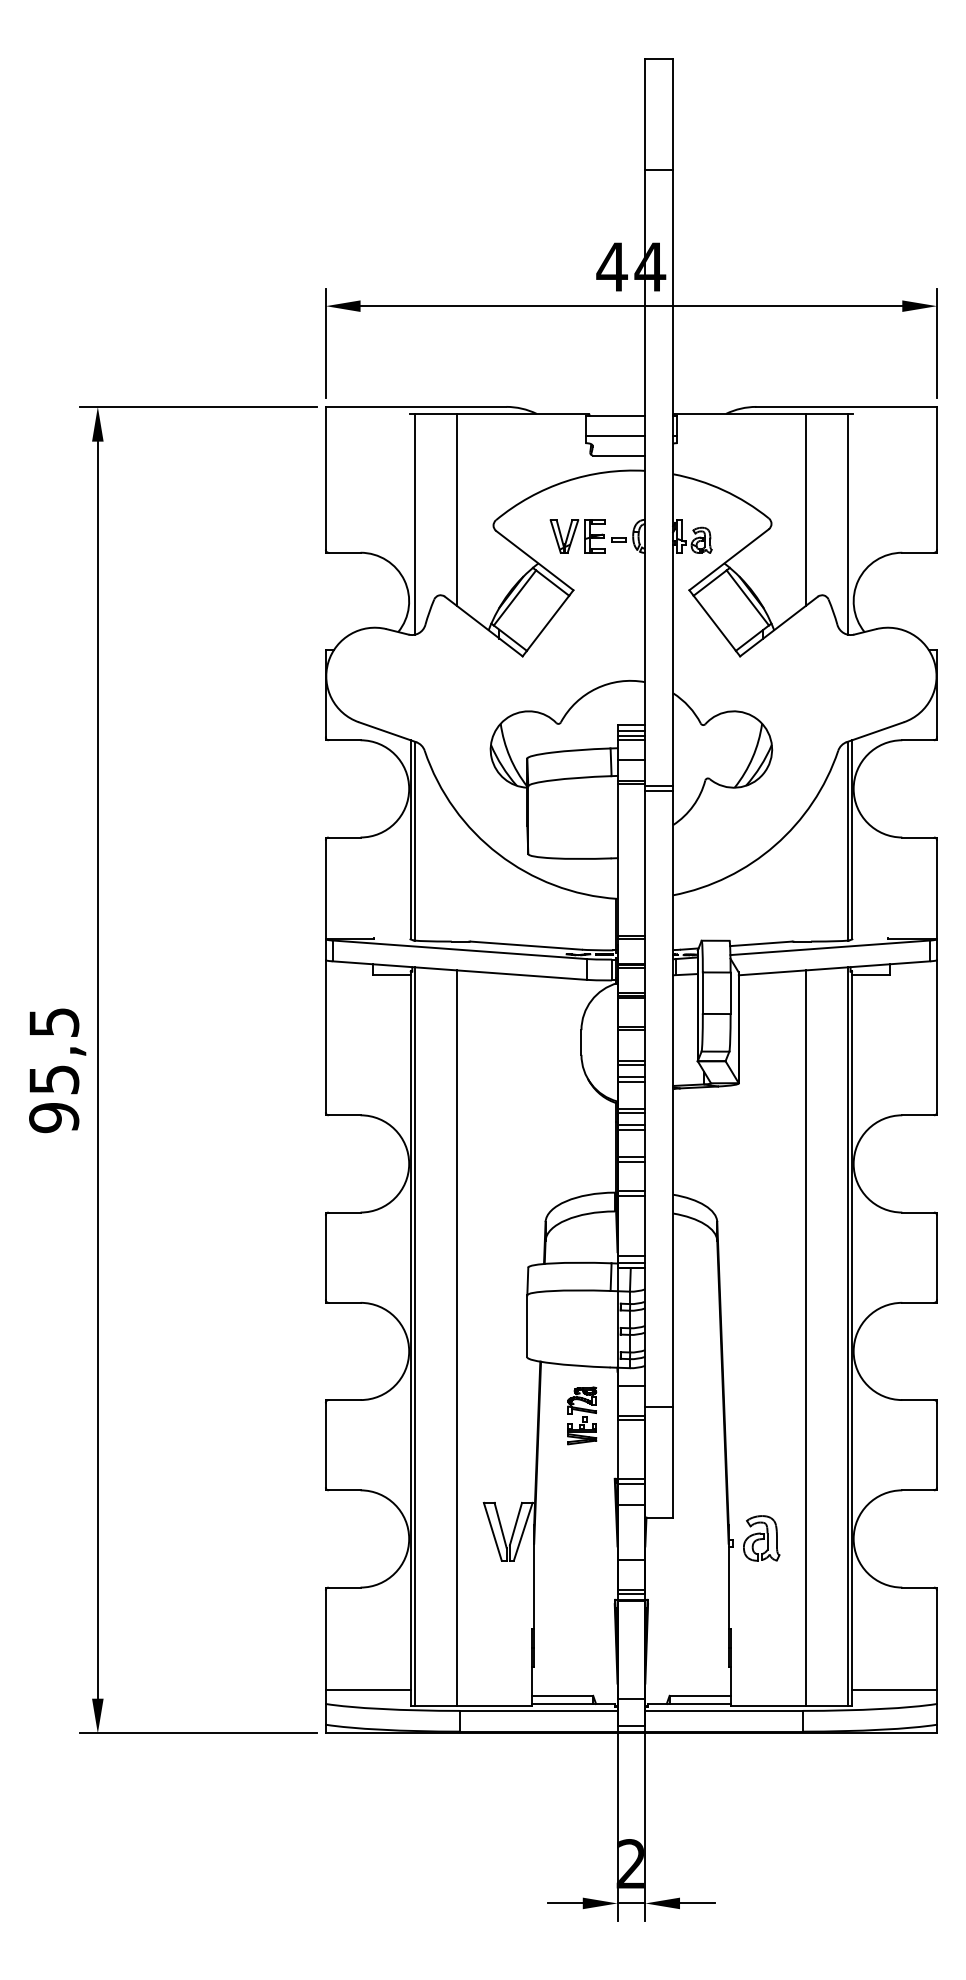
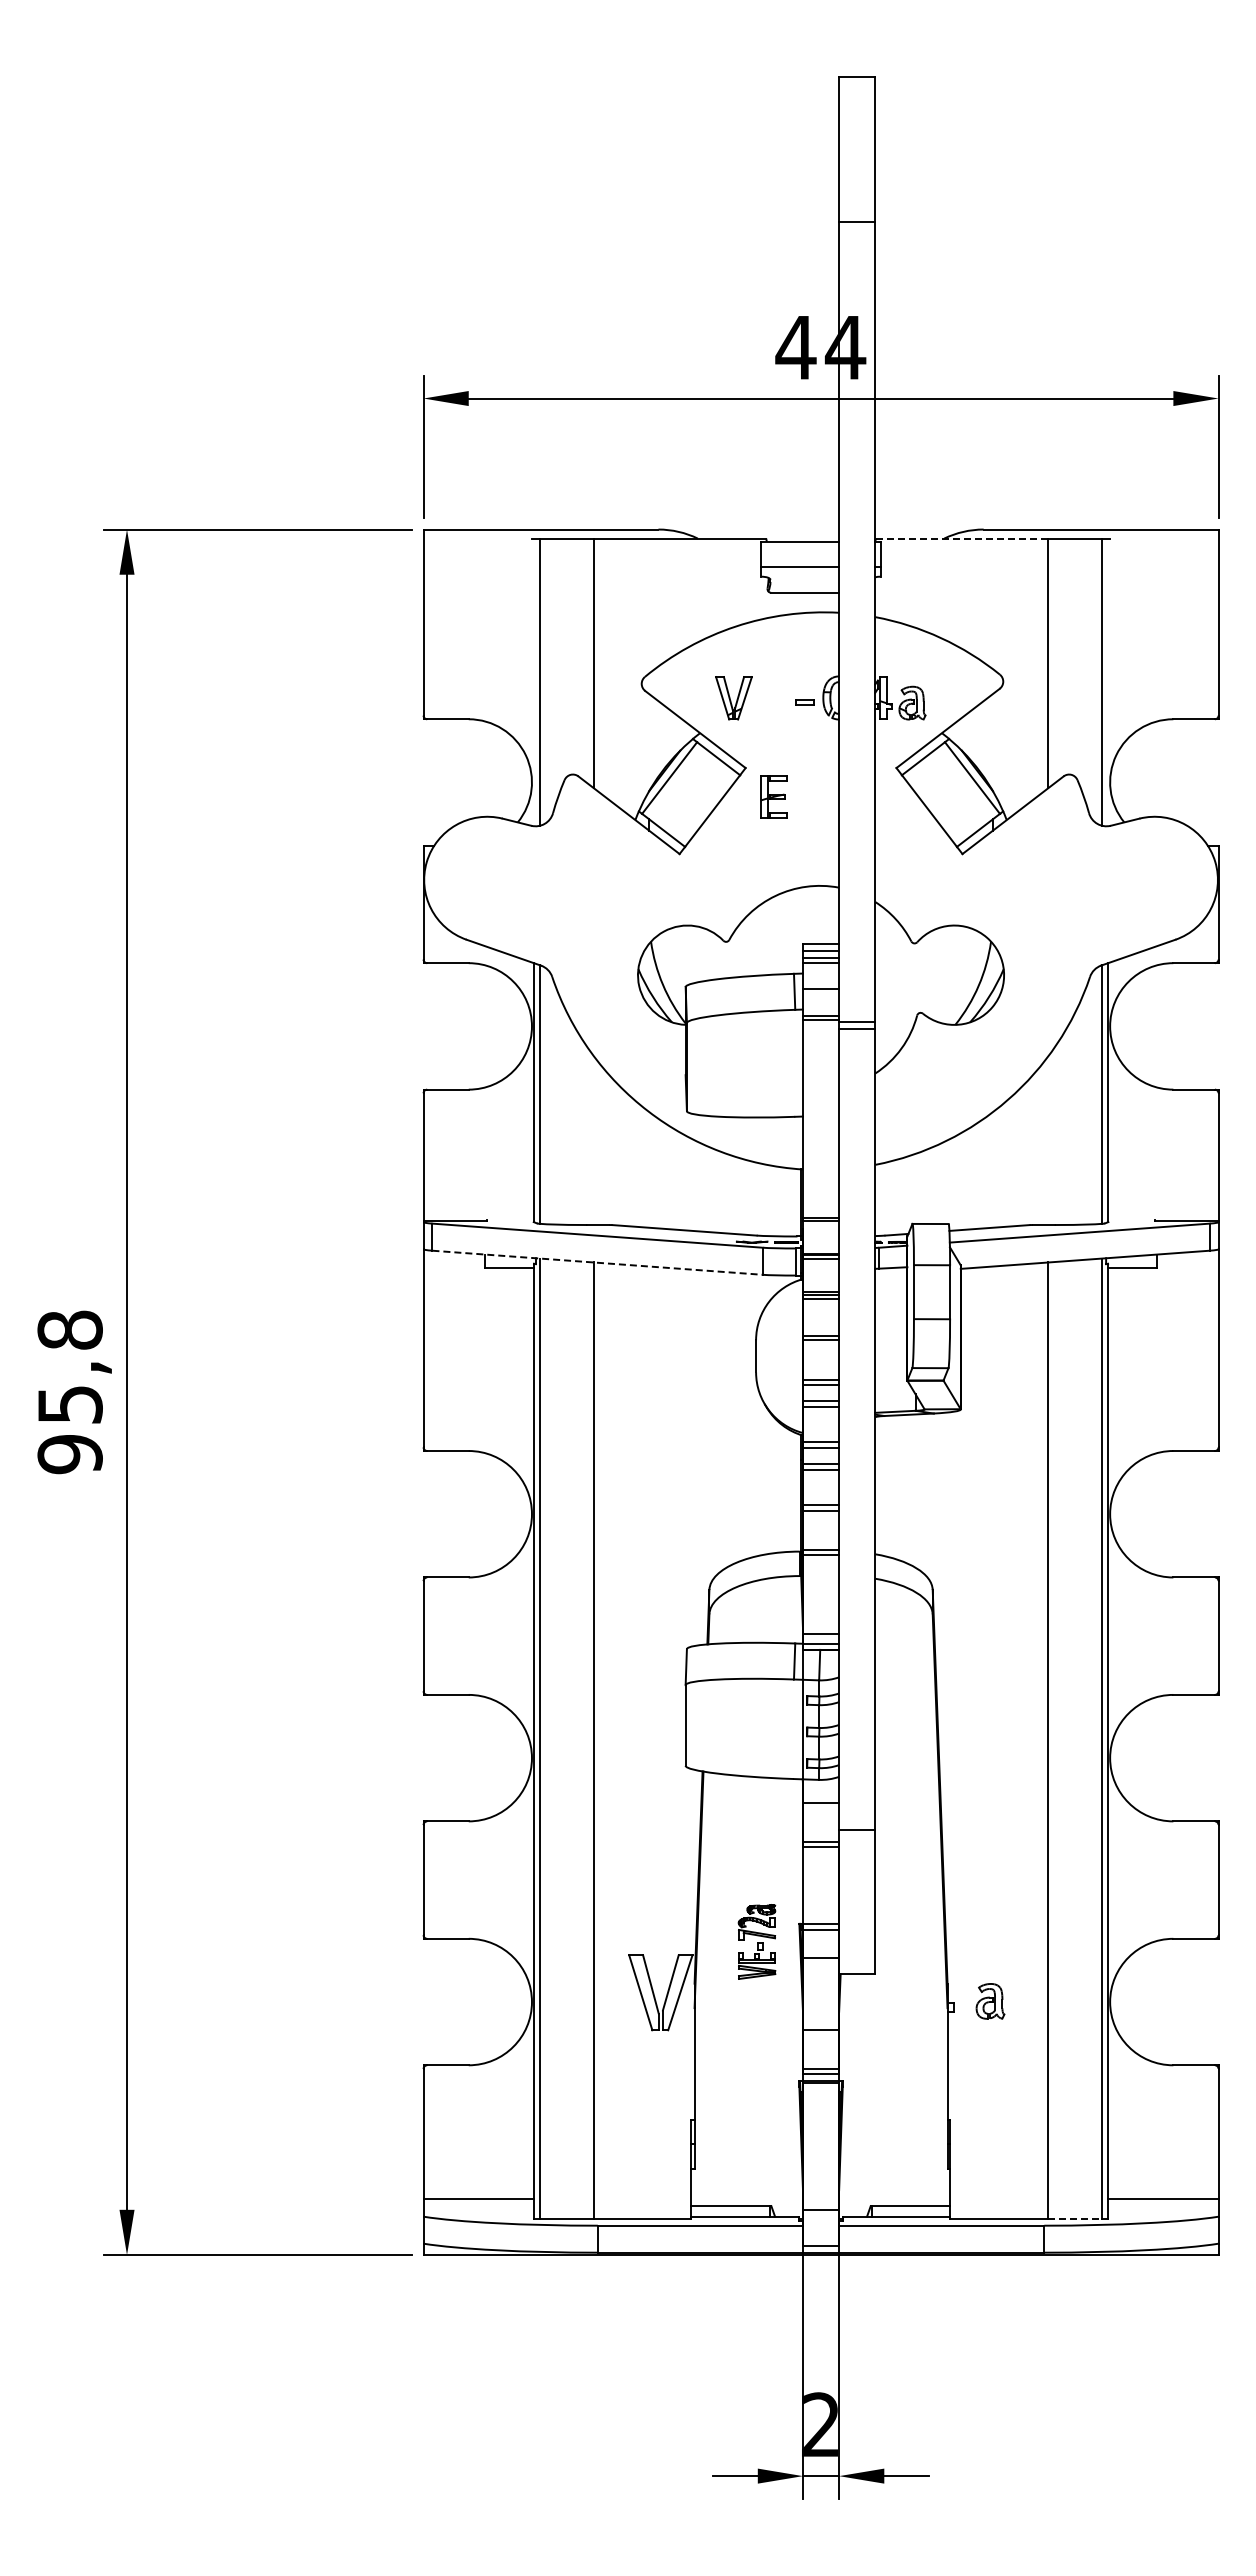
line: (739, 413) -> (961, 538), solid -> dashed
part: (594, 536) -> (773, 796), moved
line: (459, 970) -> (597, 1262), solid -> dashed
text: (53, 1021) -> (69, 1329), 95,5 -> 95,8
part: (581, 1415) -> (756, 1941), moved
part: (761, 1538) -> (990, 2001), size x0.6
line: (827, 1705) -> (1075, 2218), solid -> dashed

